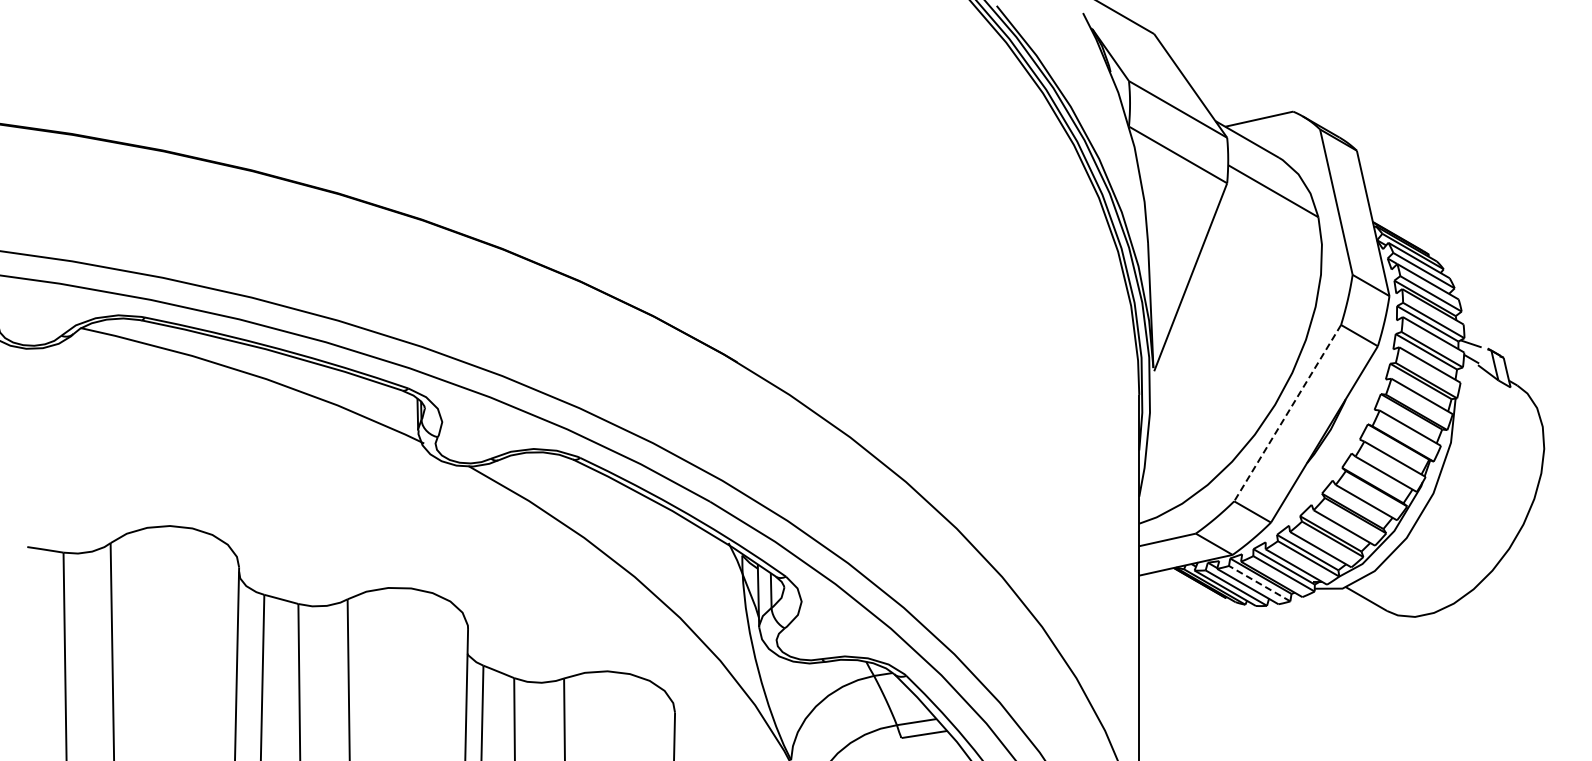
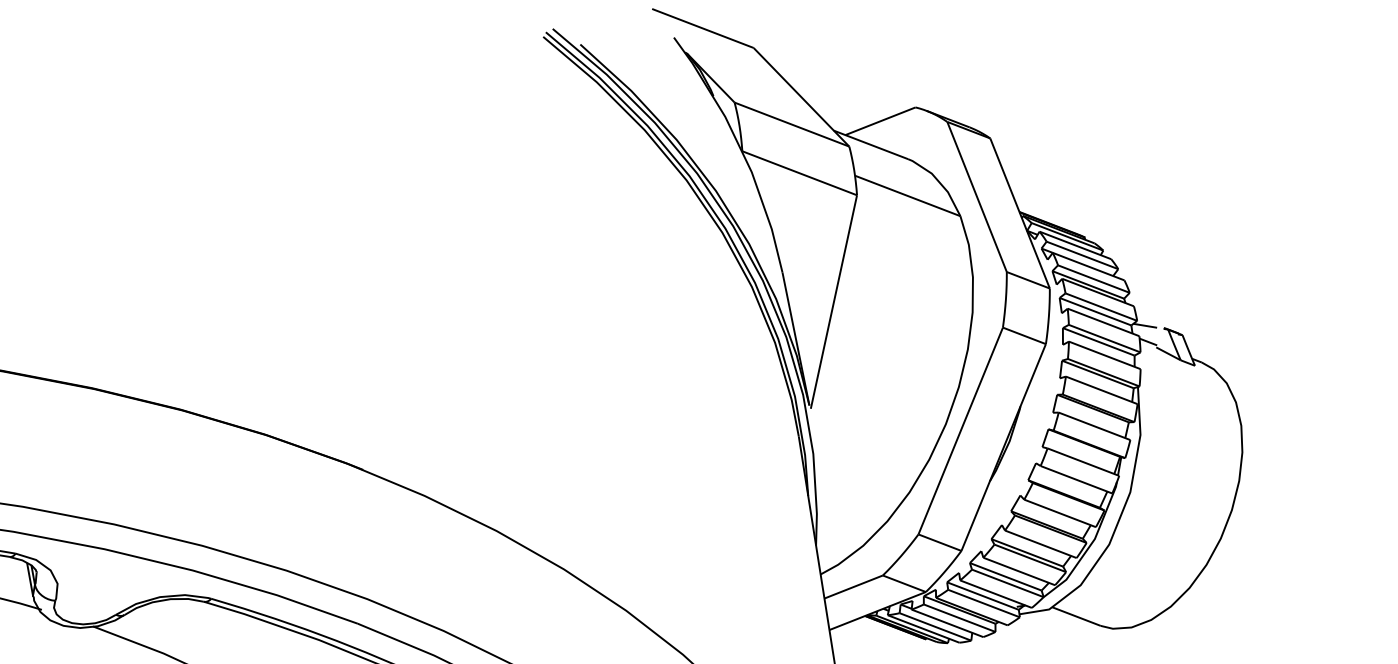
line: (1287, 413) -> (960, 431), dashed -> solid
line: (1259, 583) -> (959, 618), dashed -> solid

